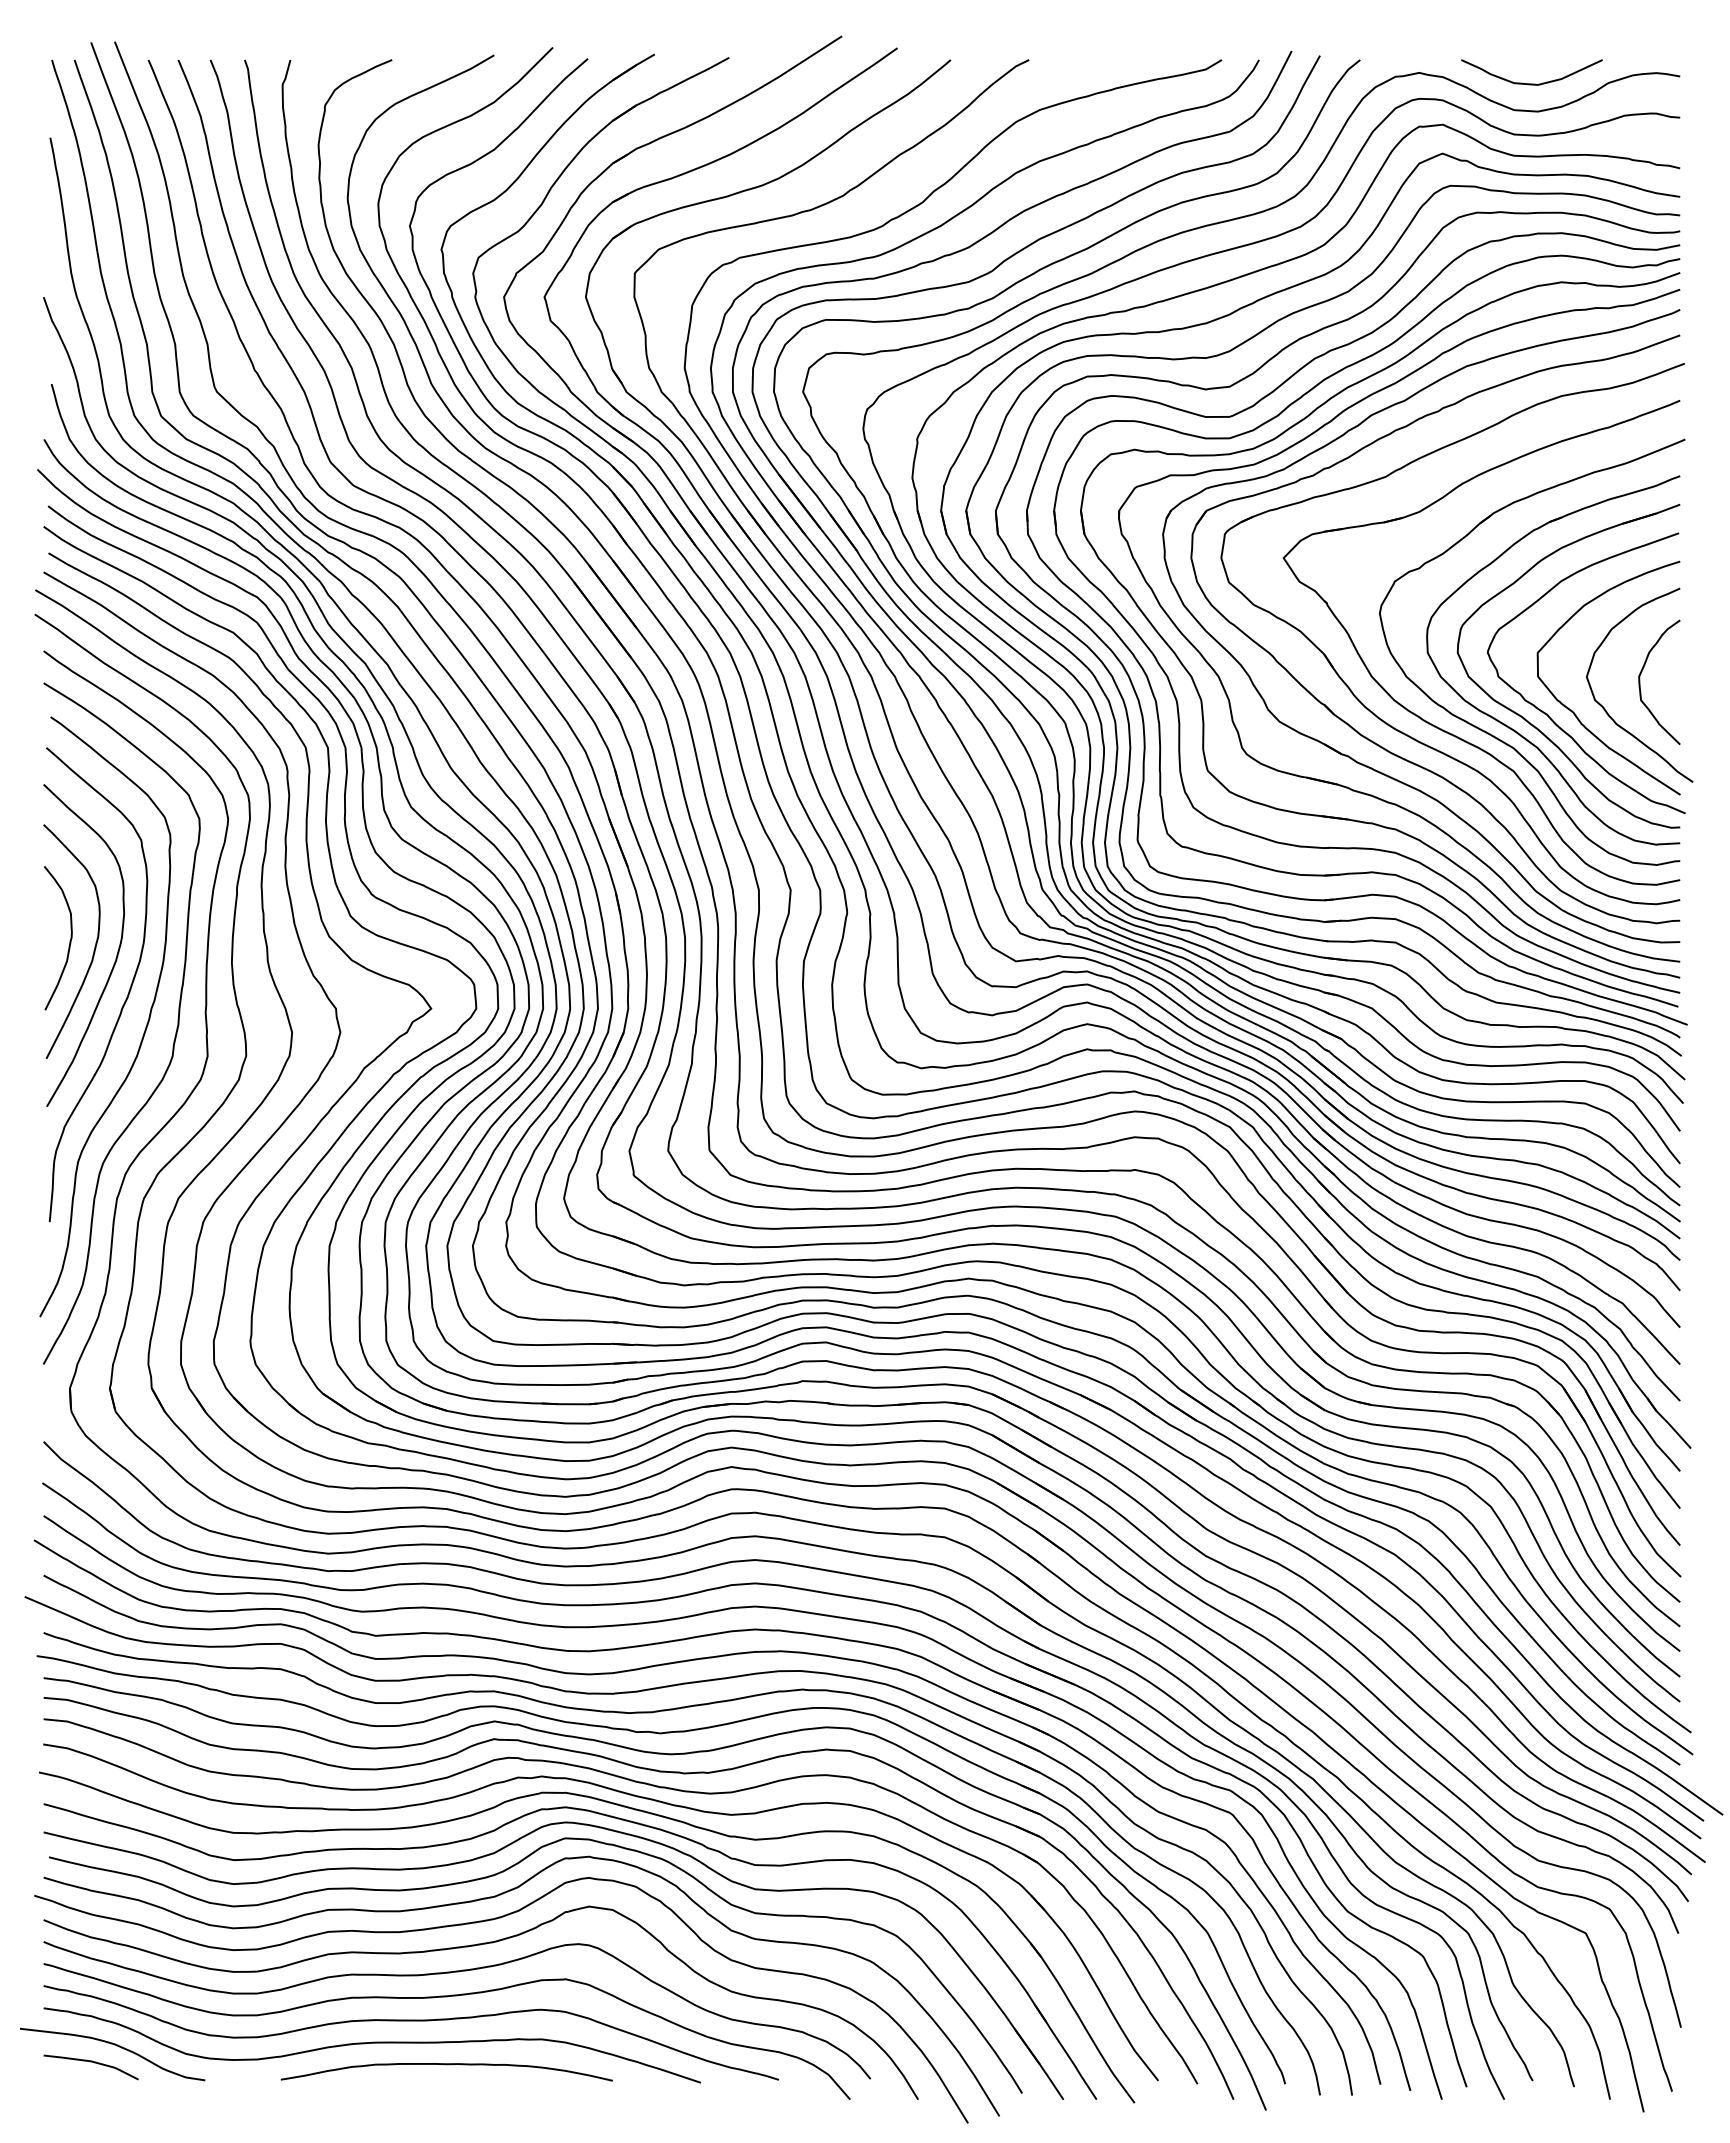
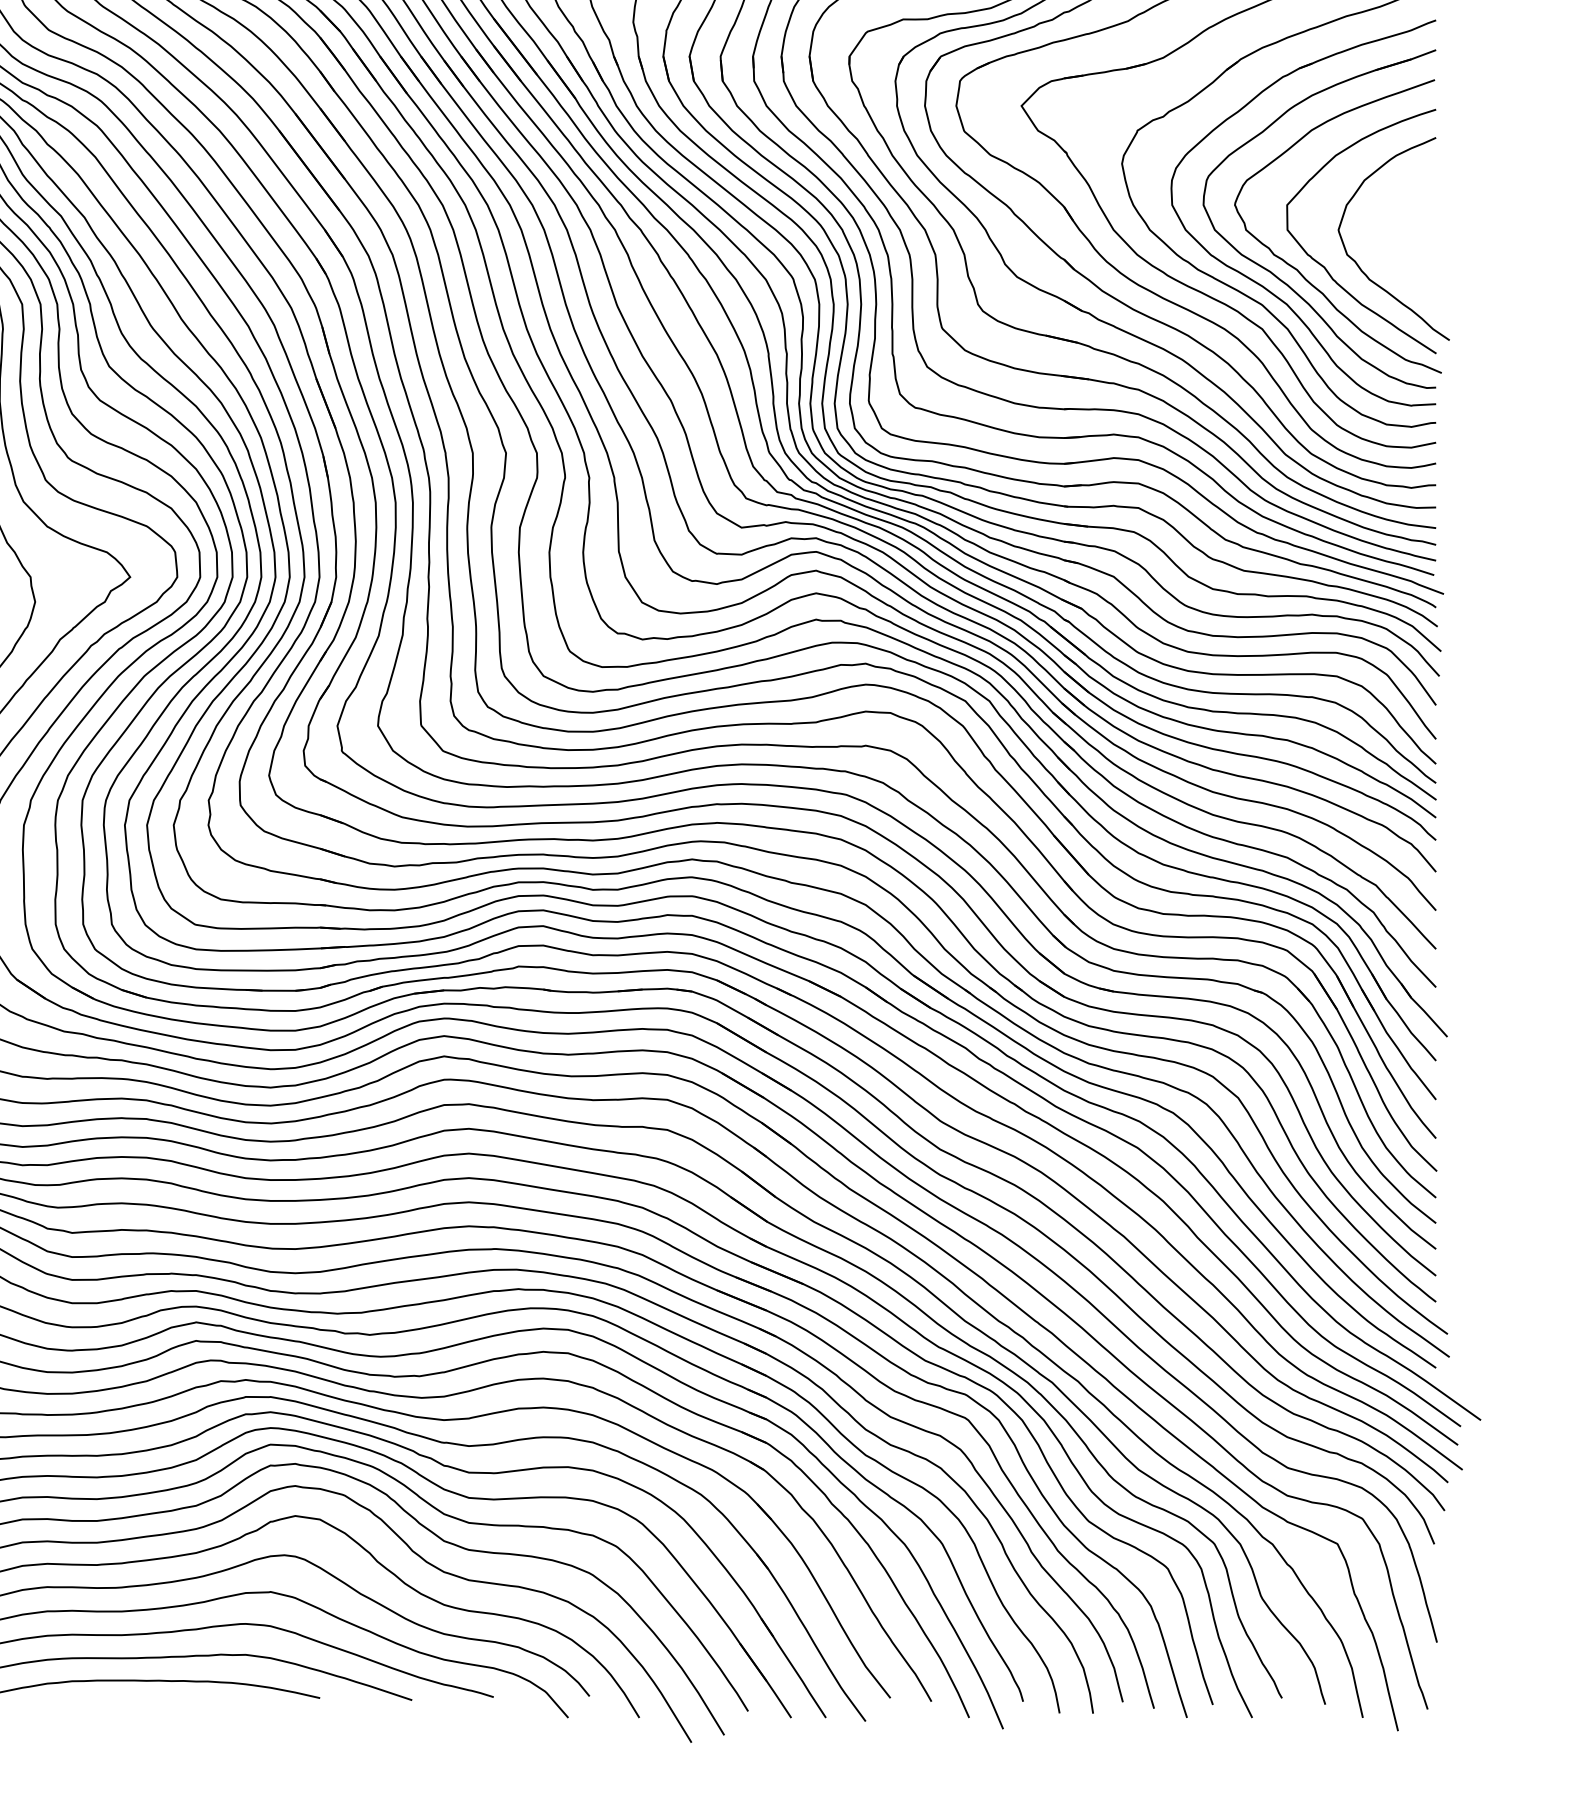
curve: (1640, 682) -> (1394, 236), removed

